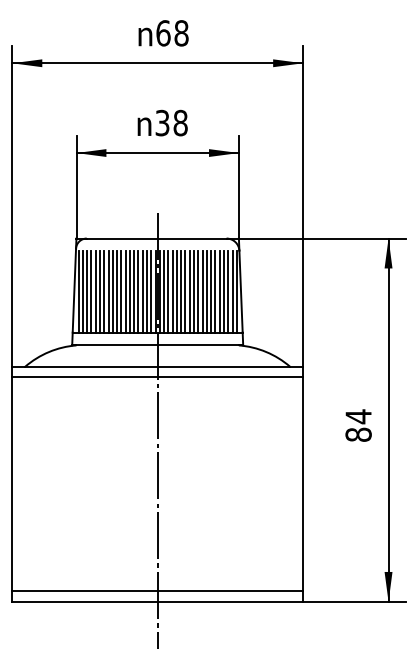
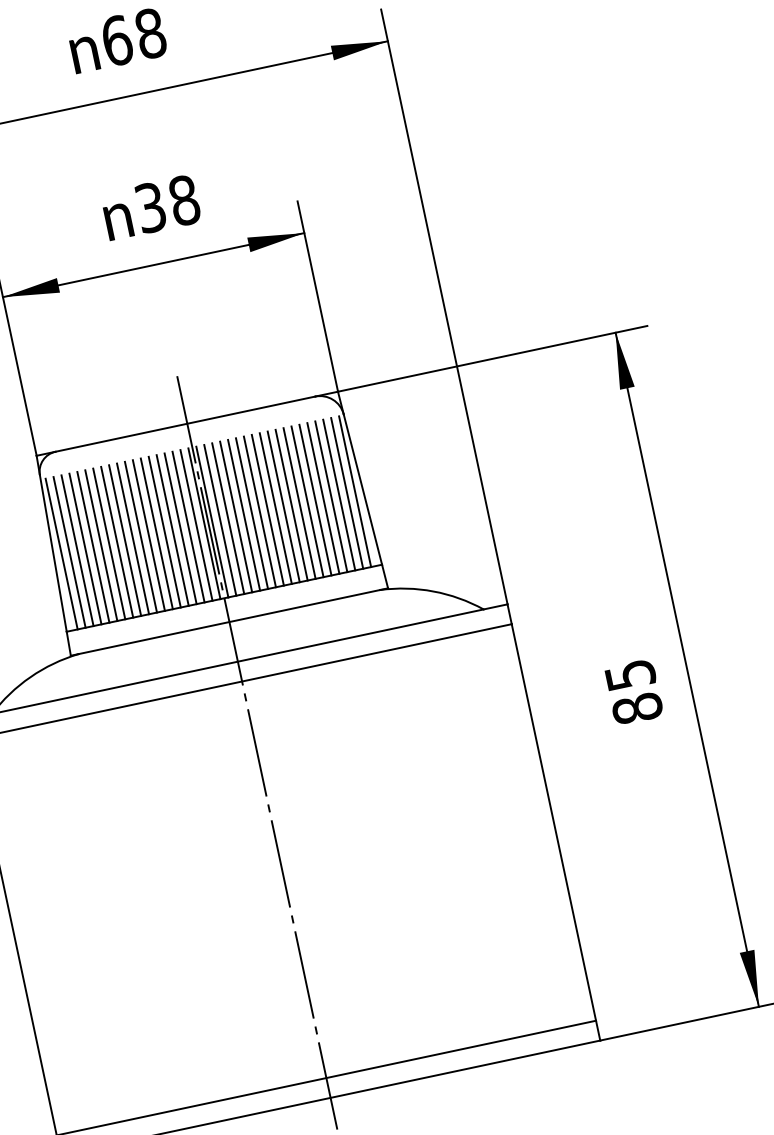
text: (358, 416) -> (630, 674), 84 -> 85

